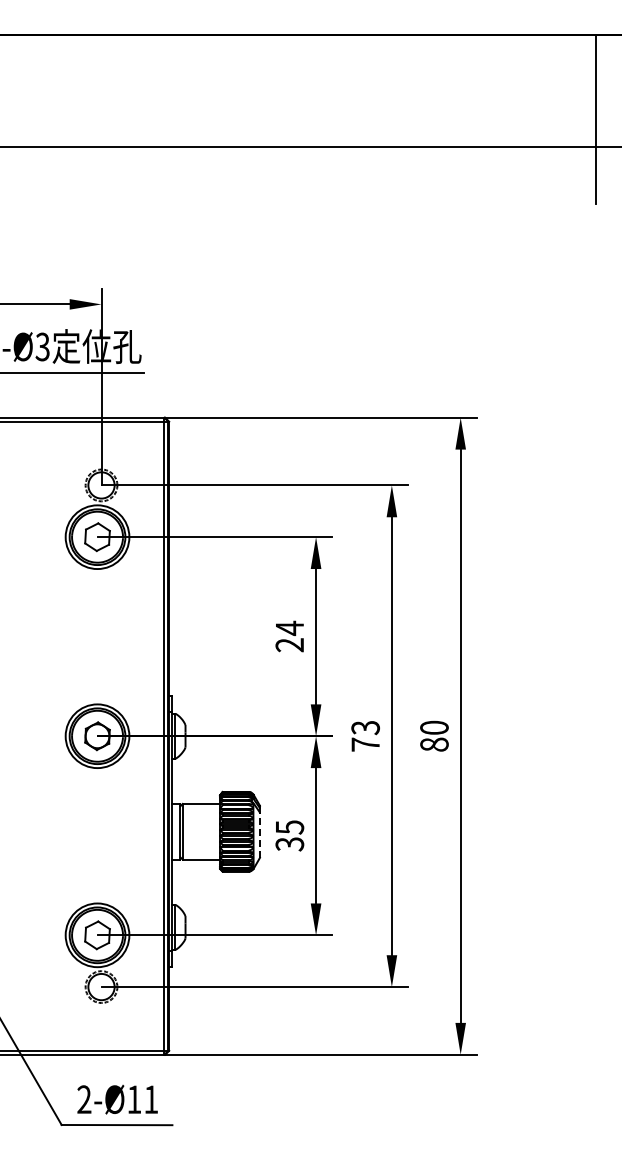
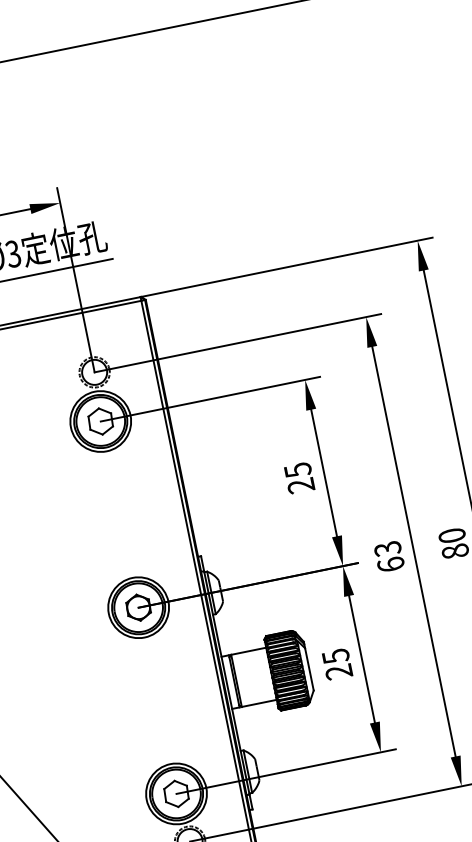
text: (290, 628) -> (298, 470), 24 -> 25
text: (365, 744) -> (390, 564), 73 -> 63
line: (259, 835) -> (309, 669), dashed -> solid
text: (290, 844) -> (339, 672), 35 -> 25

